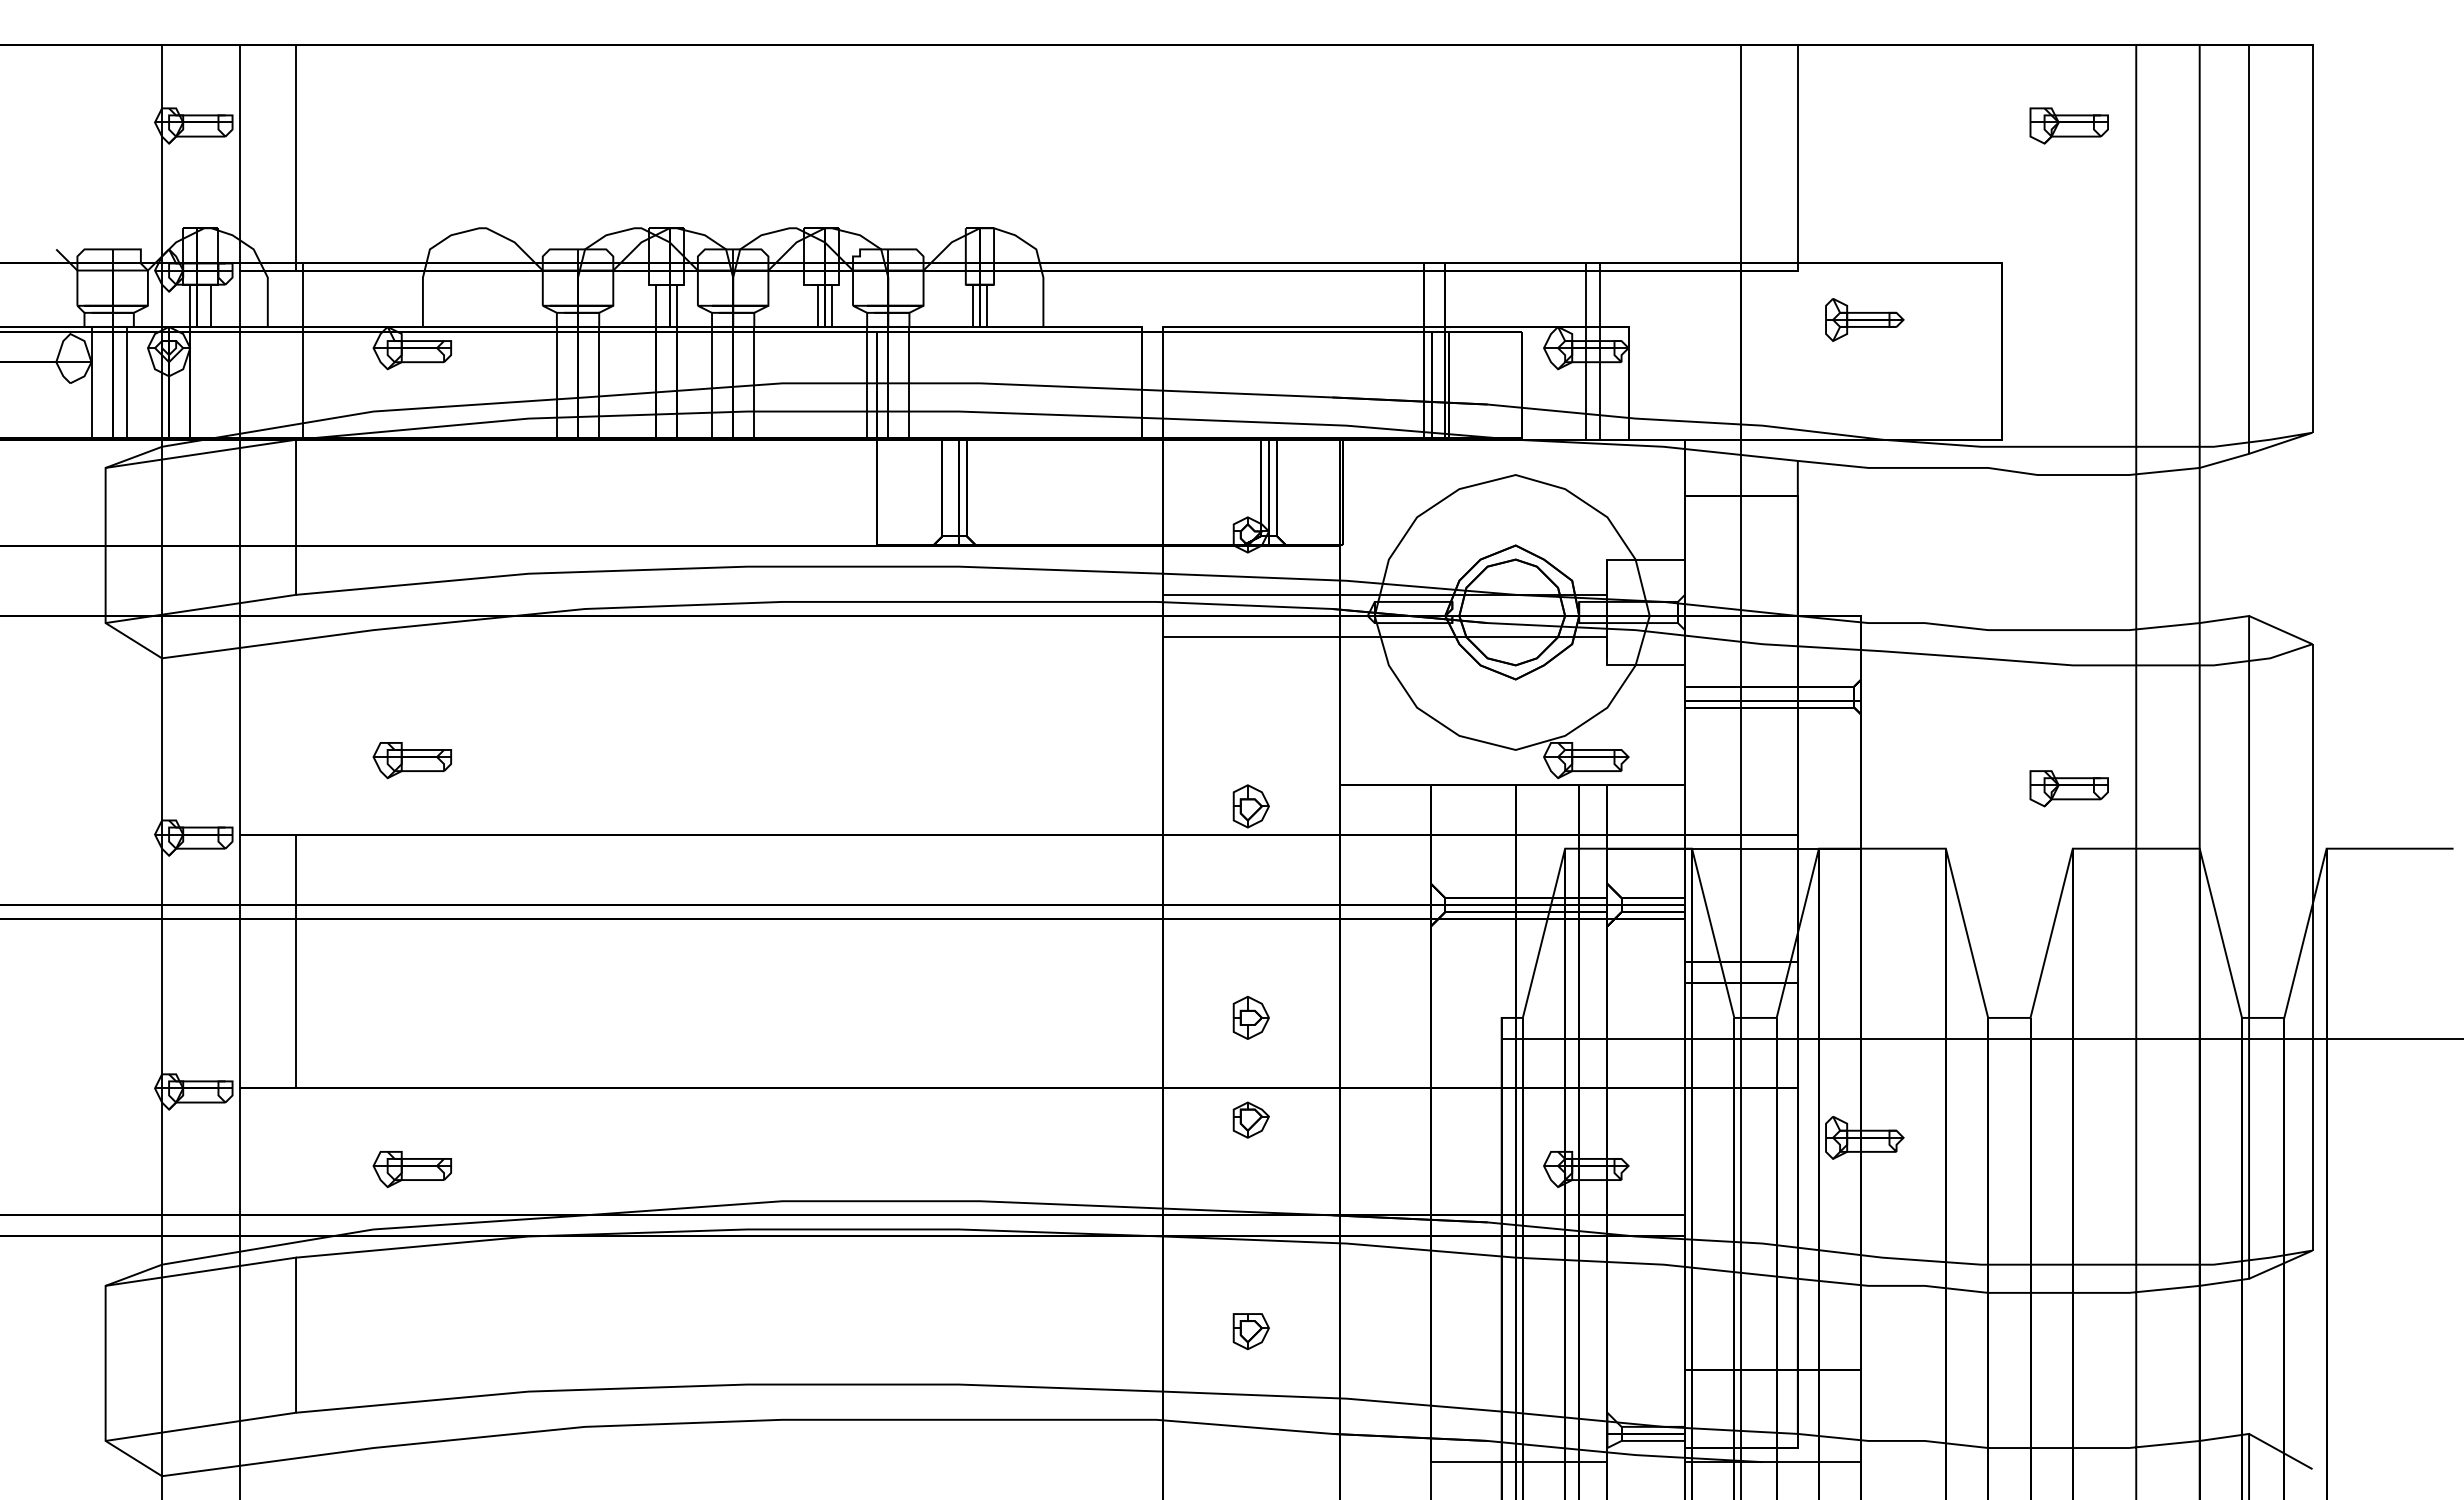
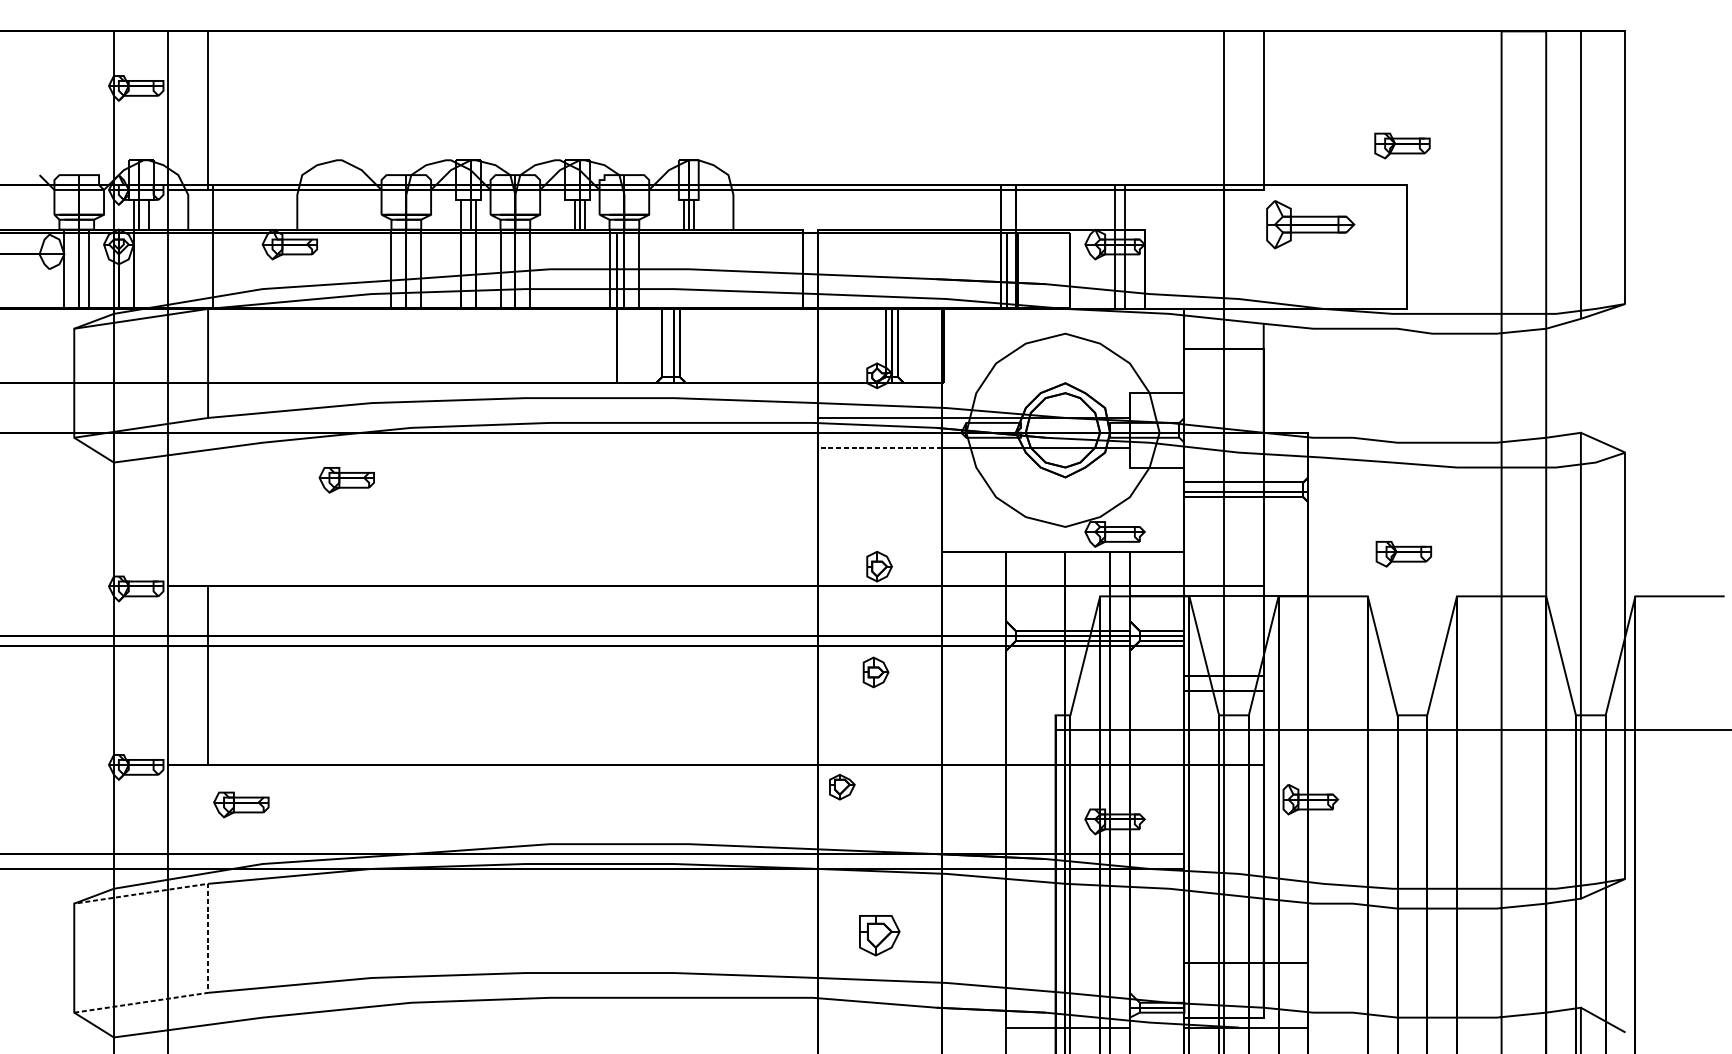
part: (2068, 125) -> (1401, 145), moved
part: (1864, 319) -> (1310, 224), size x1.6
line: (1250, 637) -> (879, 447), solid -> dashed
part: (411, 760) -> (346, 480), moved
part: (2068, 788) -> (1403, 554), moved
part: (1250, 1017) -> (875, 672), moved
part: (1250, 1119) -> (841, 786), moved
part: (411, 1169) -> (240, 804), moved
part: (1250, 1331) -> (879, 935), size x1.6
line: (296, 1335) -> (208, 938), solid -> dashed

